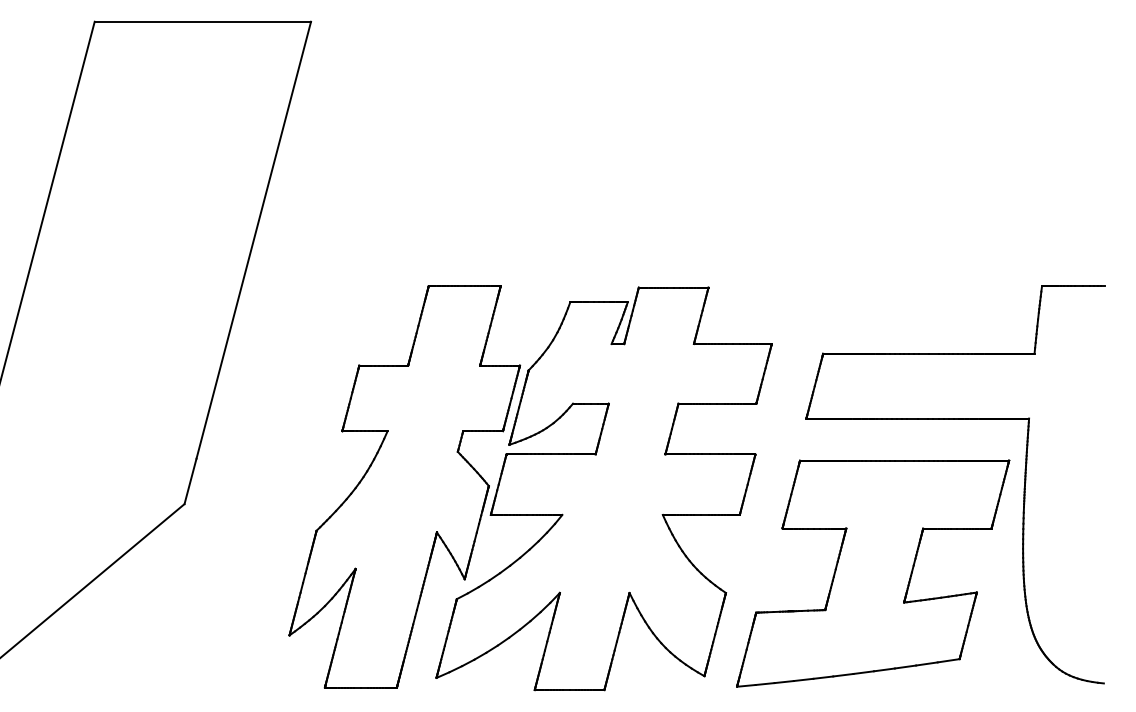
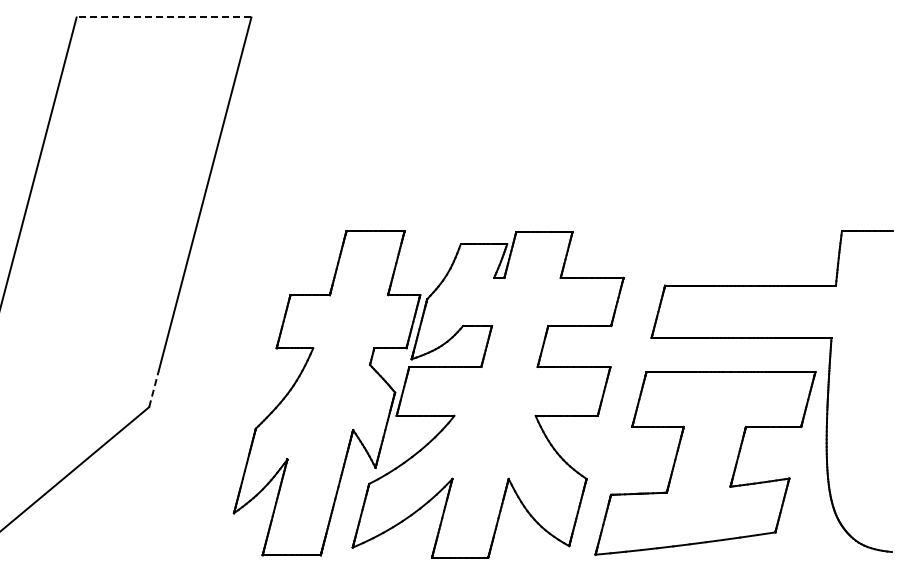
line: (202, 21) -> (163, 17), solid -> dashed
line: (191, 481) -> (154, 388), solid -> dashed

